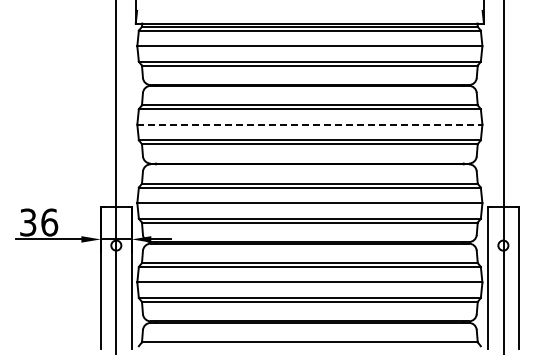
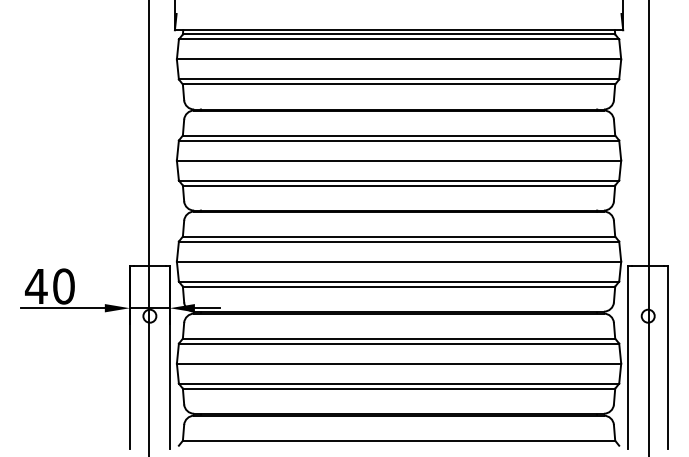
line: (309, 124) -> (398, 160), dashed -> solid
text: (38, 222) -> (49, 286), 36 -> 40

